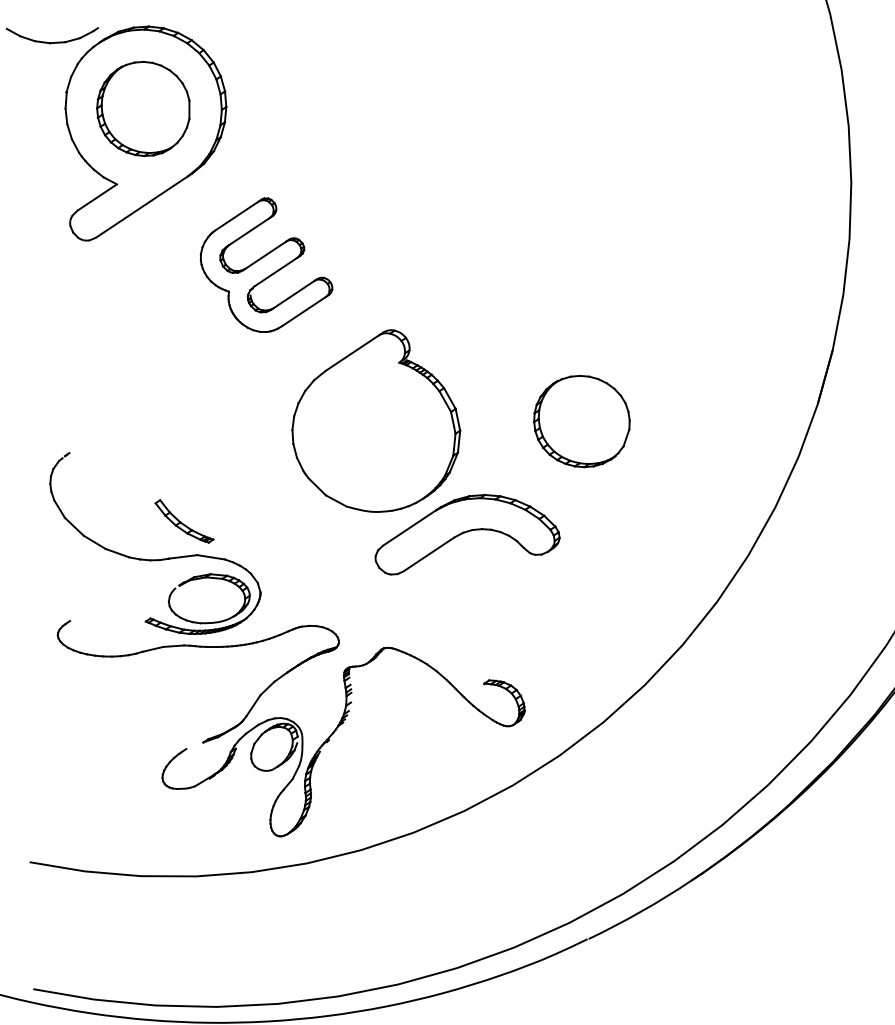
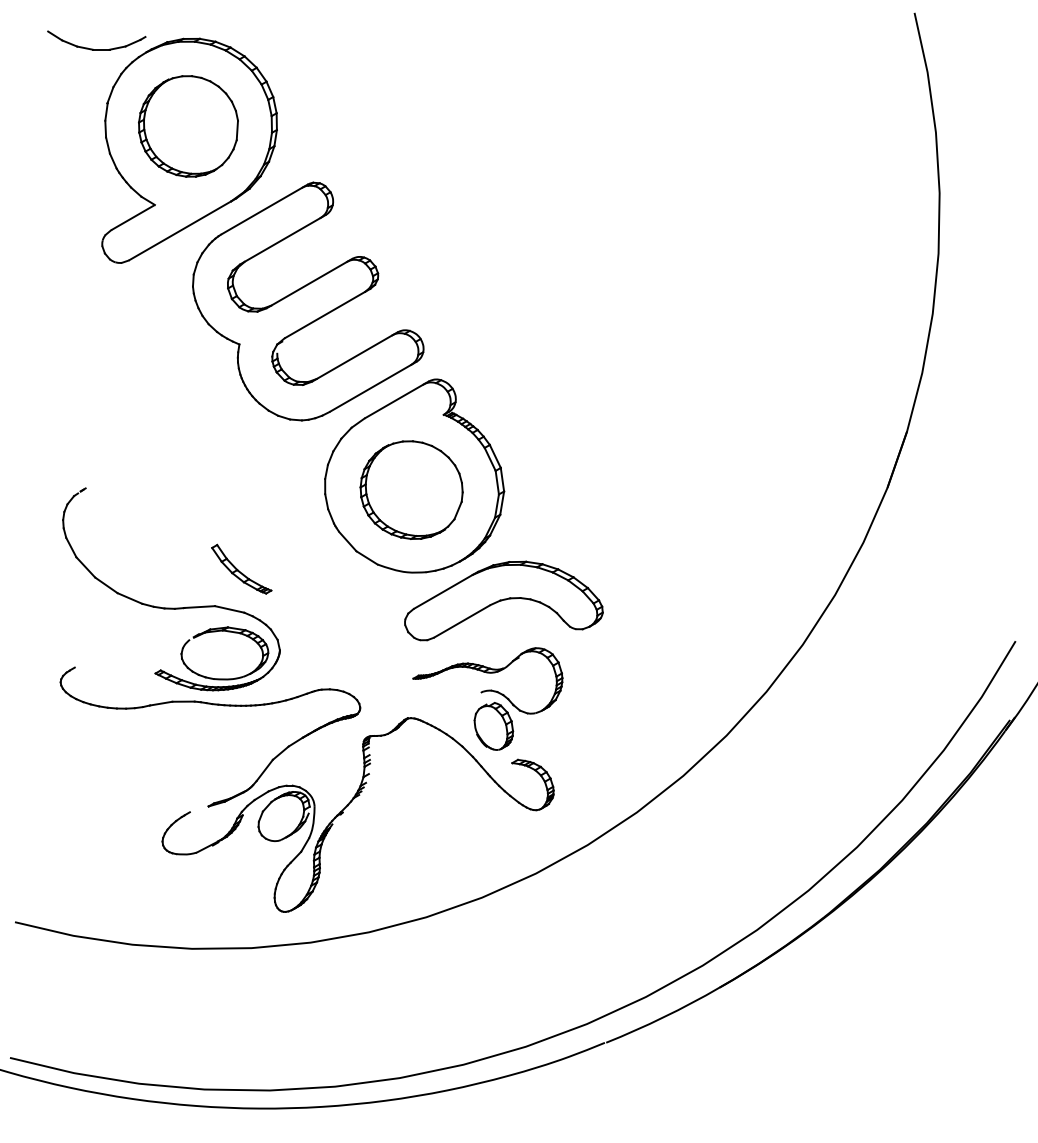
part: (266, 265) -> (308, 301), size x1.67
part: (581, 420) -> (411, 489), moved
part: (184, 520) -> (241, 568), moved
part: (457, 624) -> (487, 698), added

